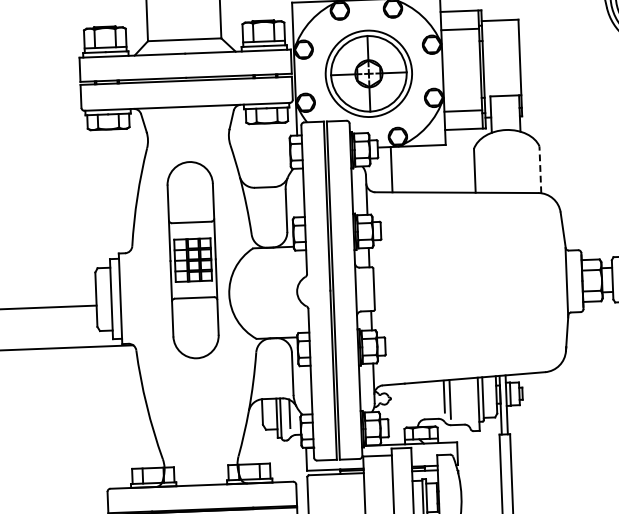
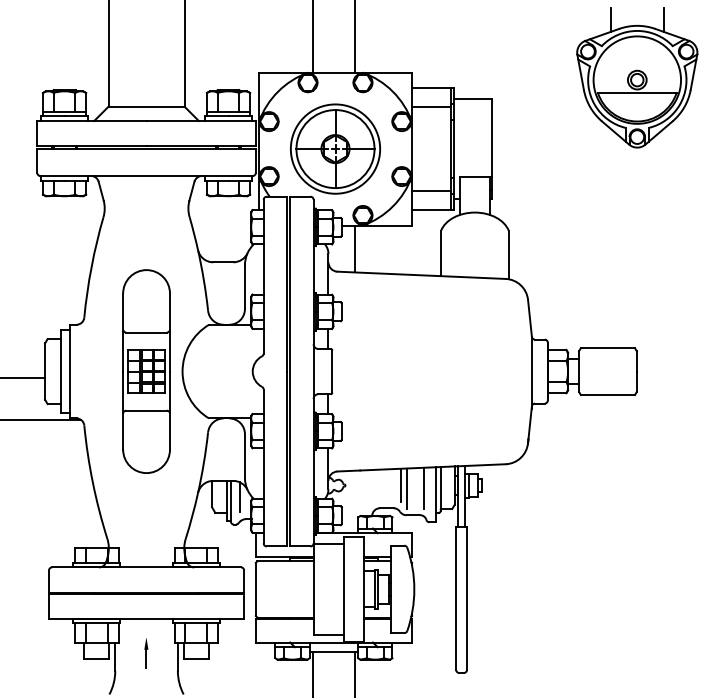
line: (540, 169) -> (508, 254), dashed -> solid
part: (193, 260) -> (146, 371), moved
line: (466, 397) -> (423, 487), added

